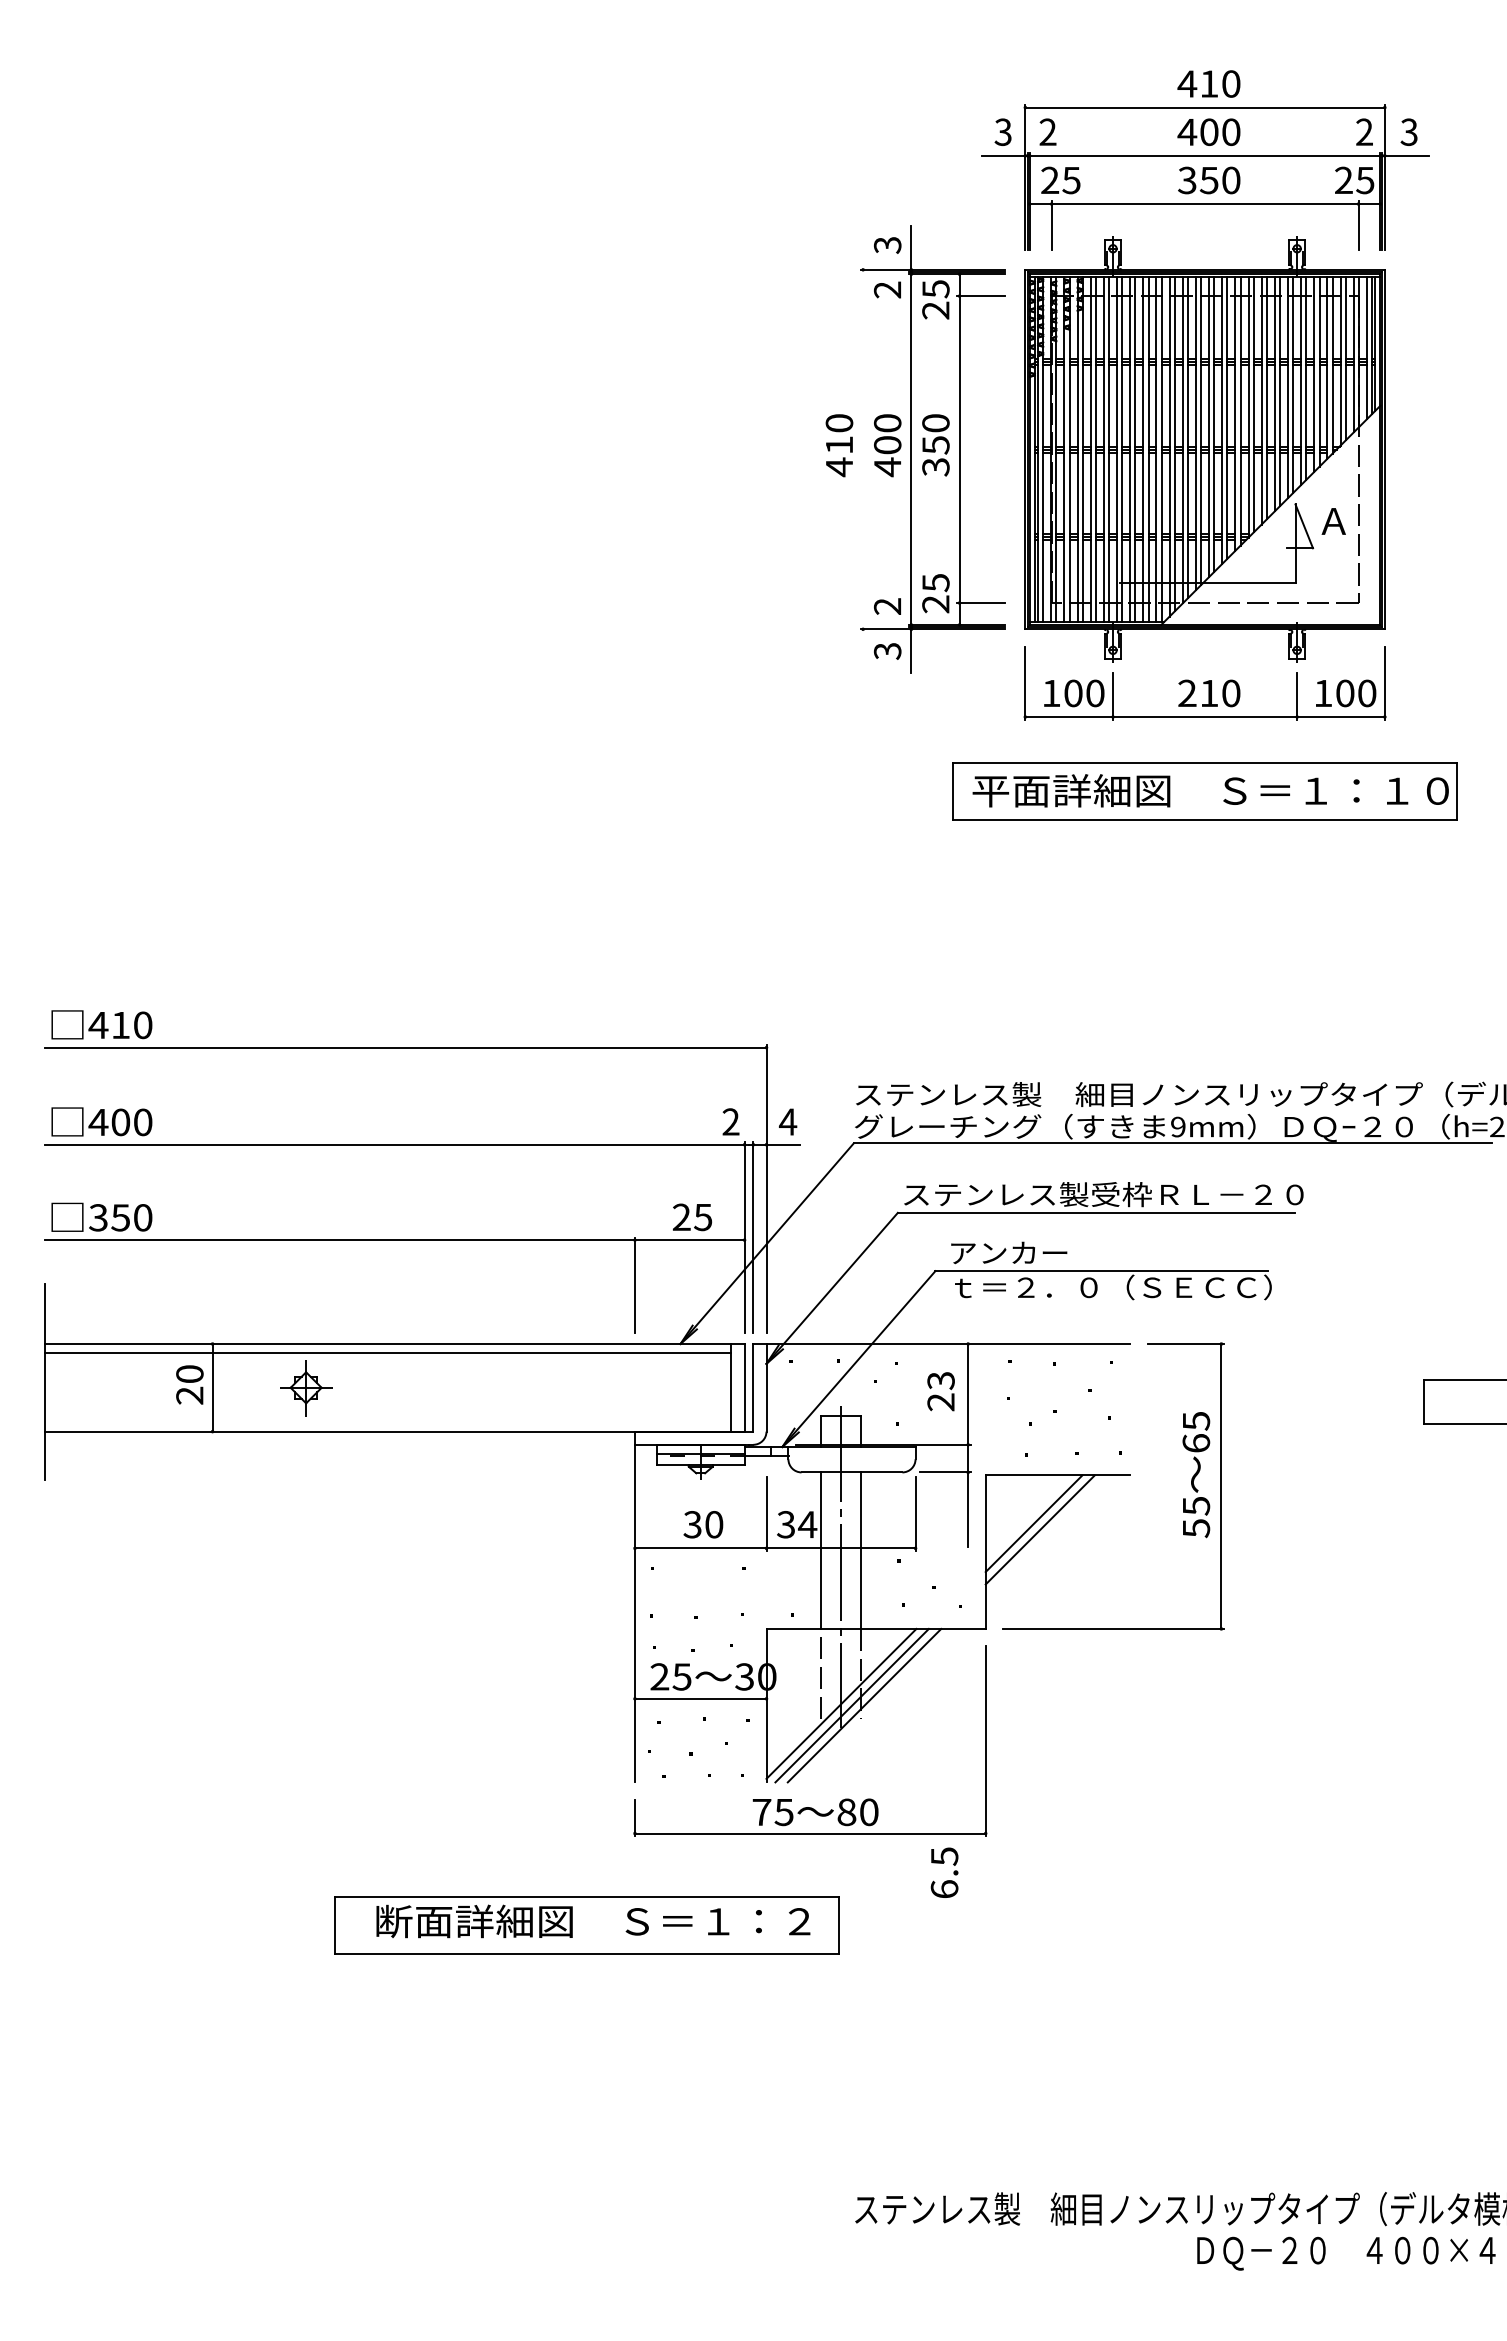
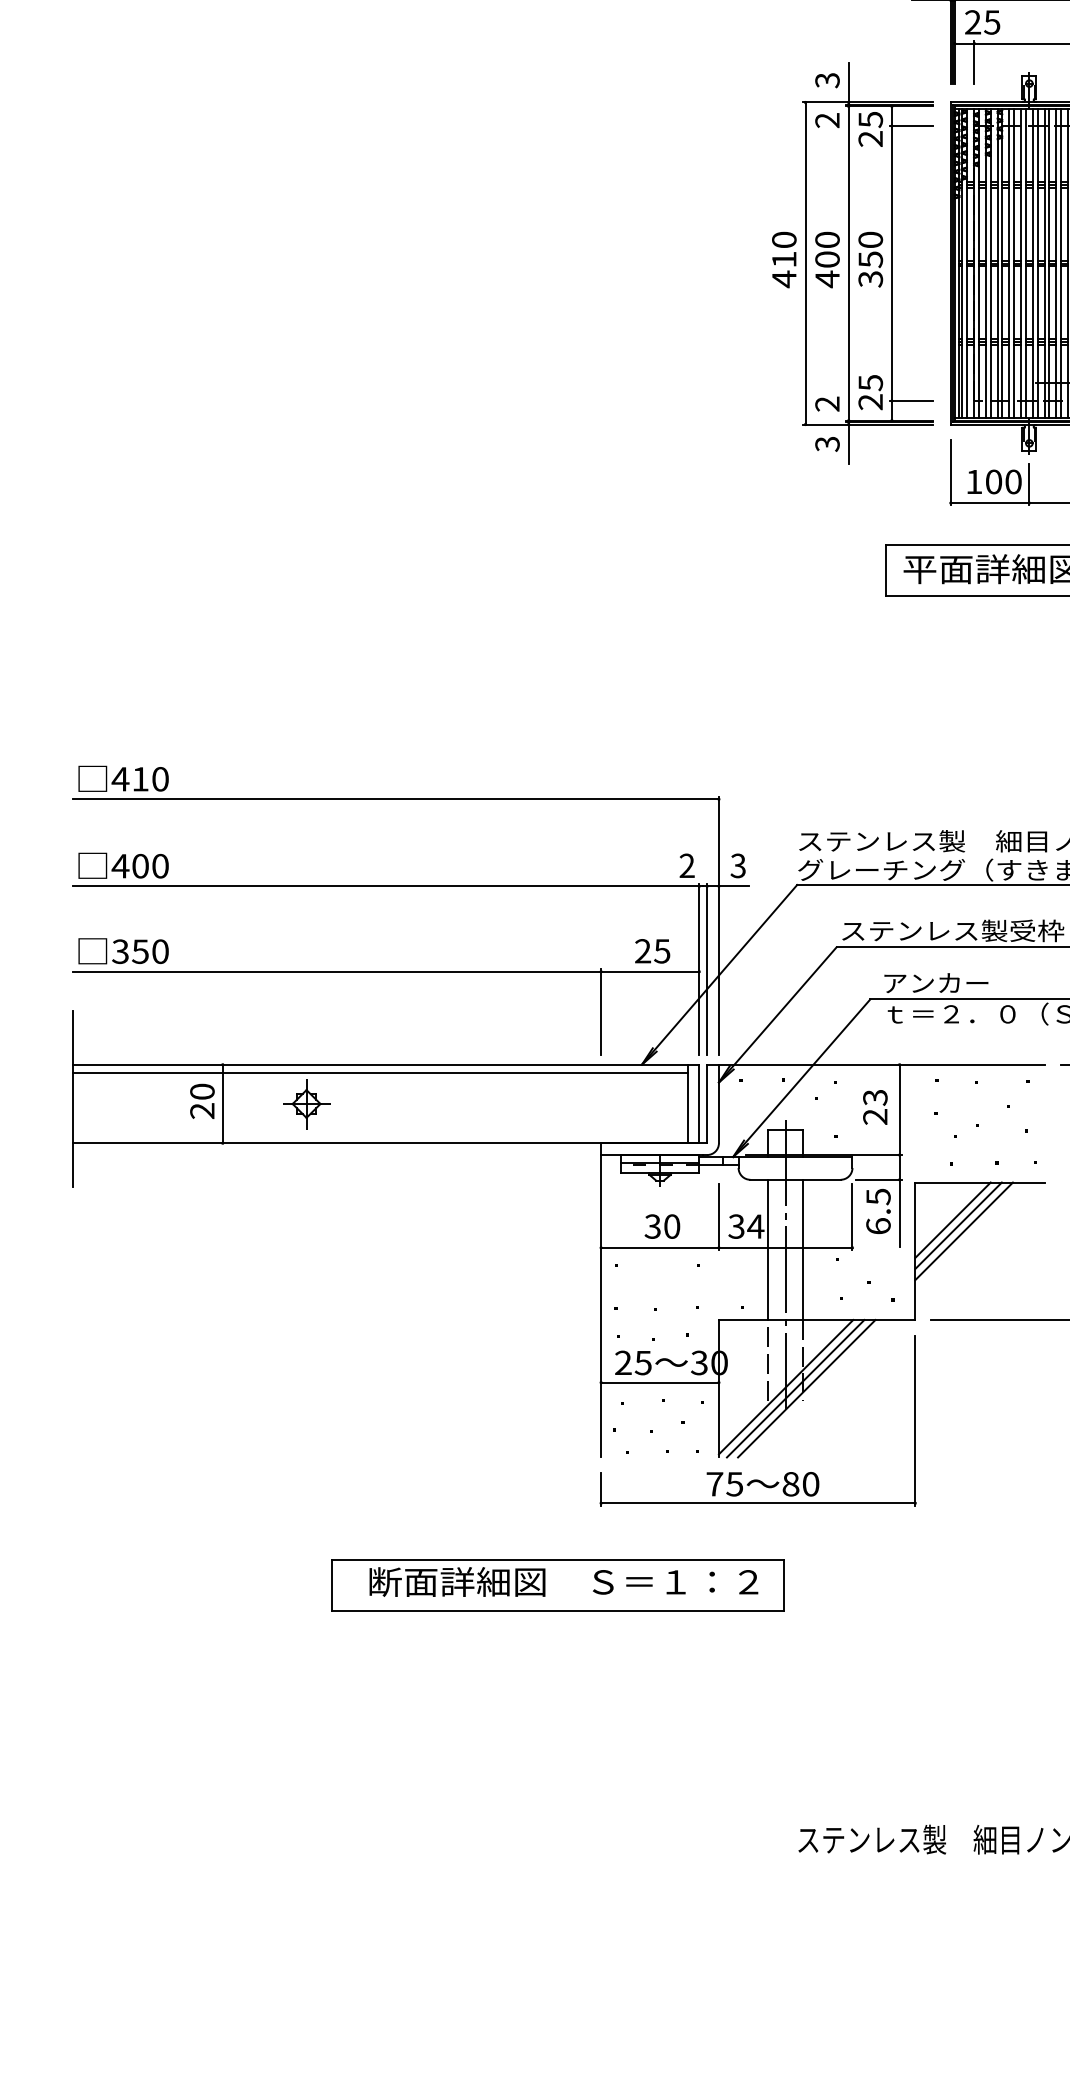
line: (863, 449) -> (805, 263), added
text: (787, 1121) -> (737, 865), 4 -> 3
line: (1027, 1517) -> (952, 1220), added
text: (944, 1872) -> (878, 1211), moved

